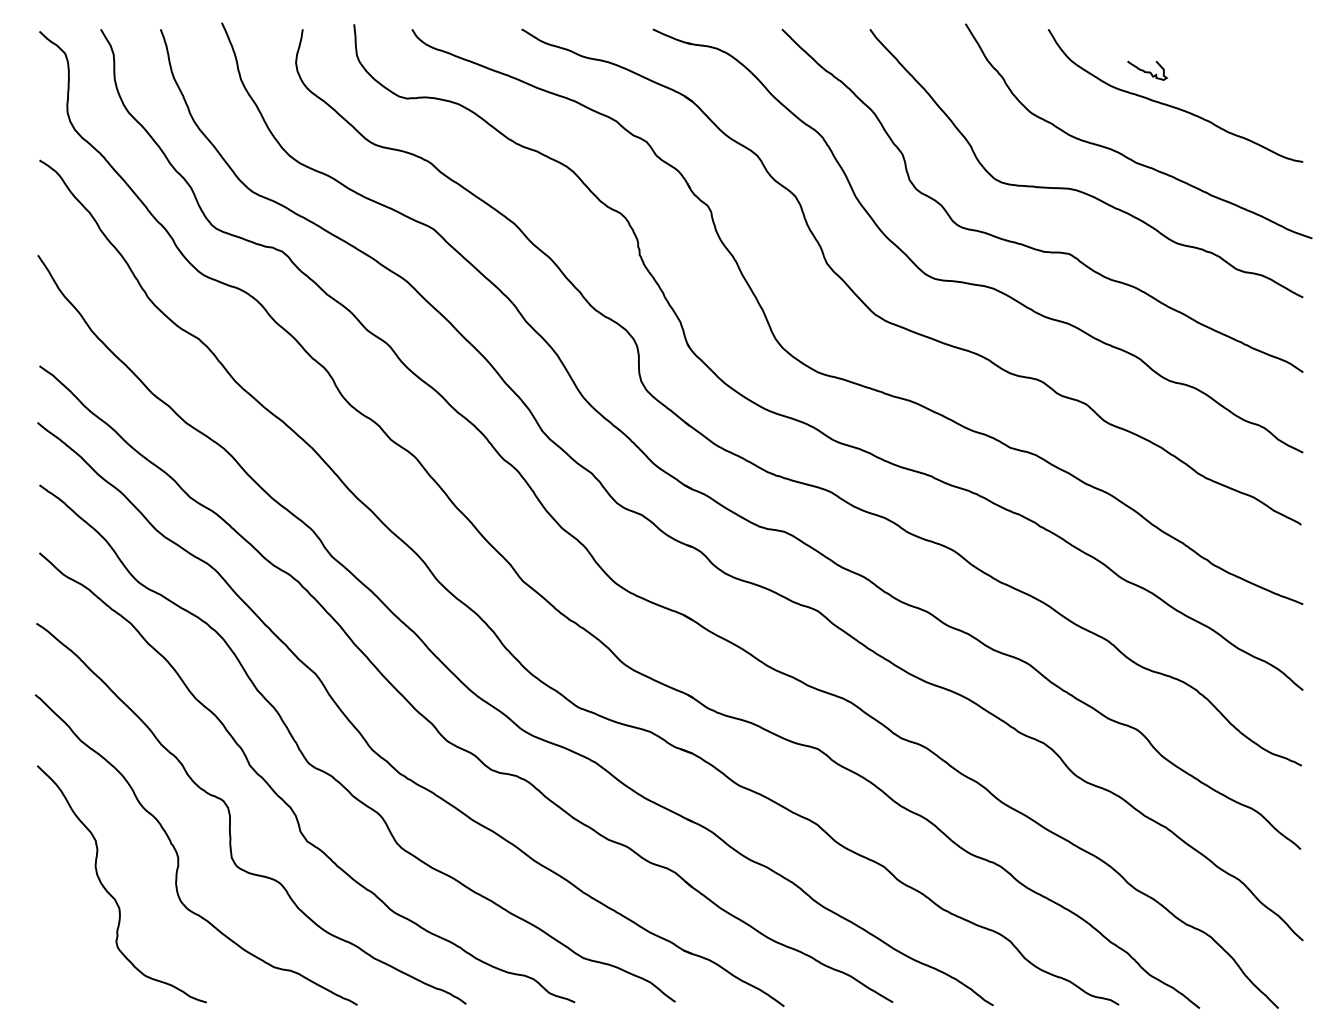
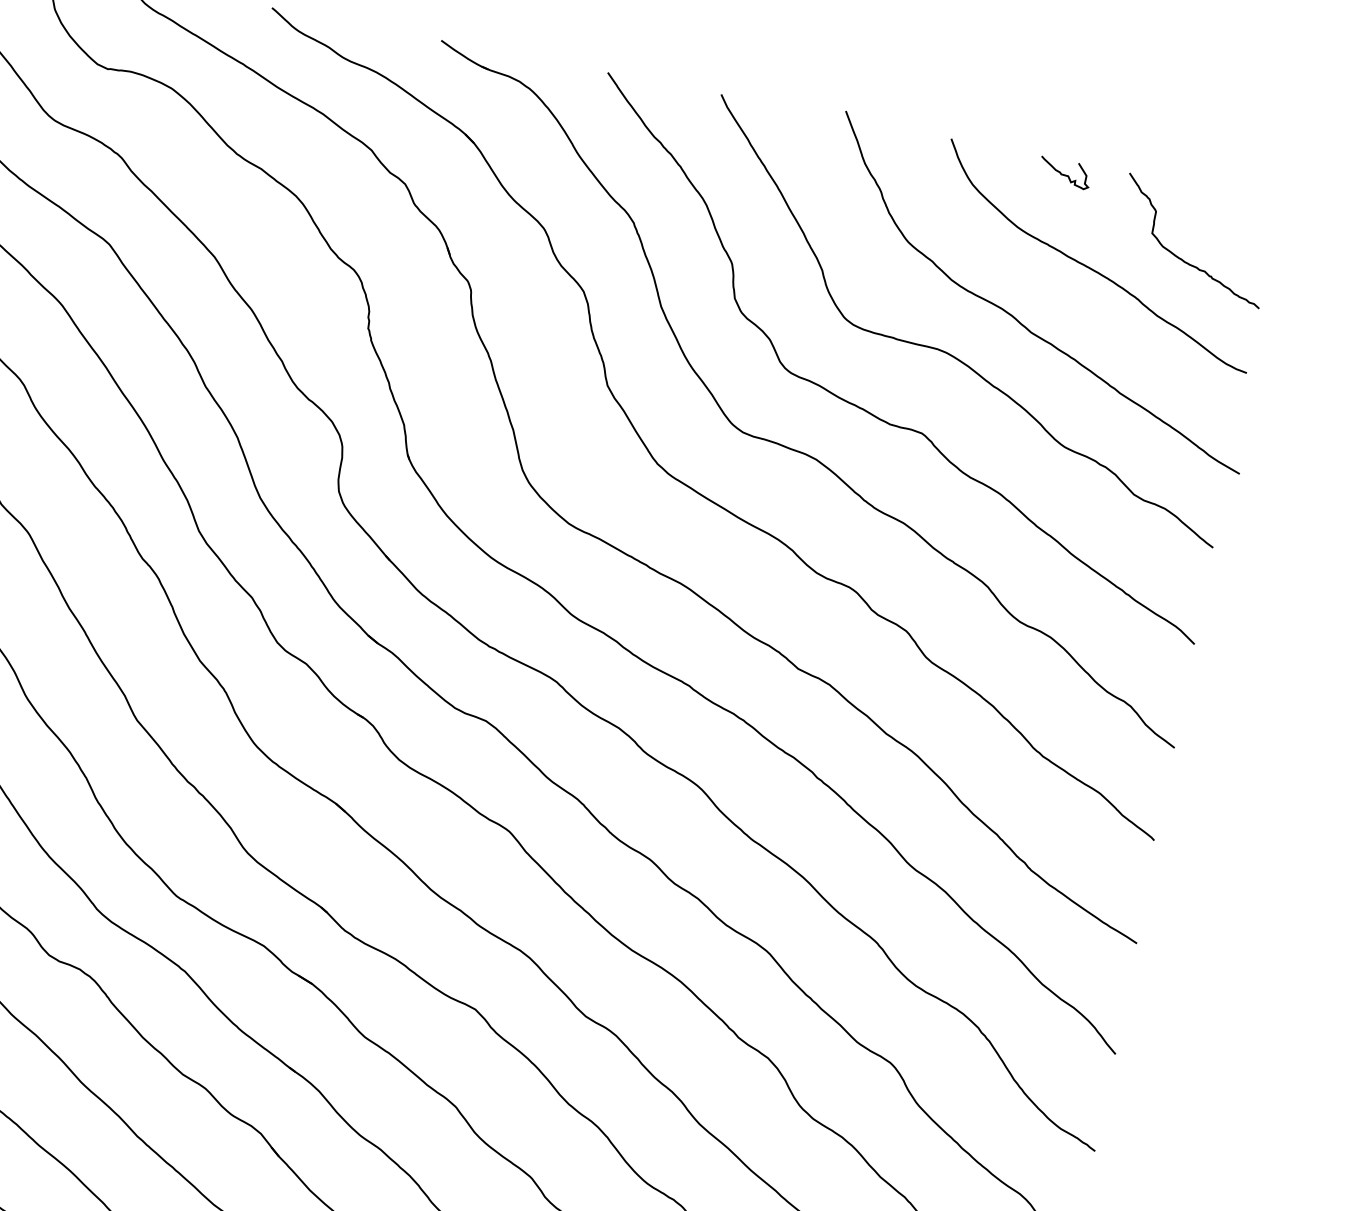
curve: (1147, 71) -> (1064, 174), moved
curve: (1238, 85) -> (1182, 258), added

